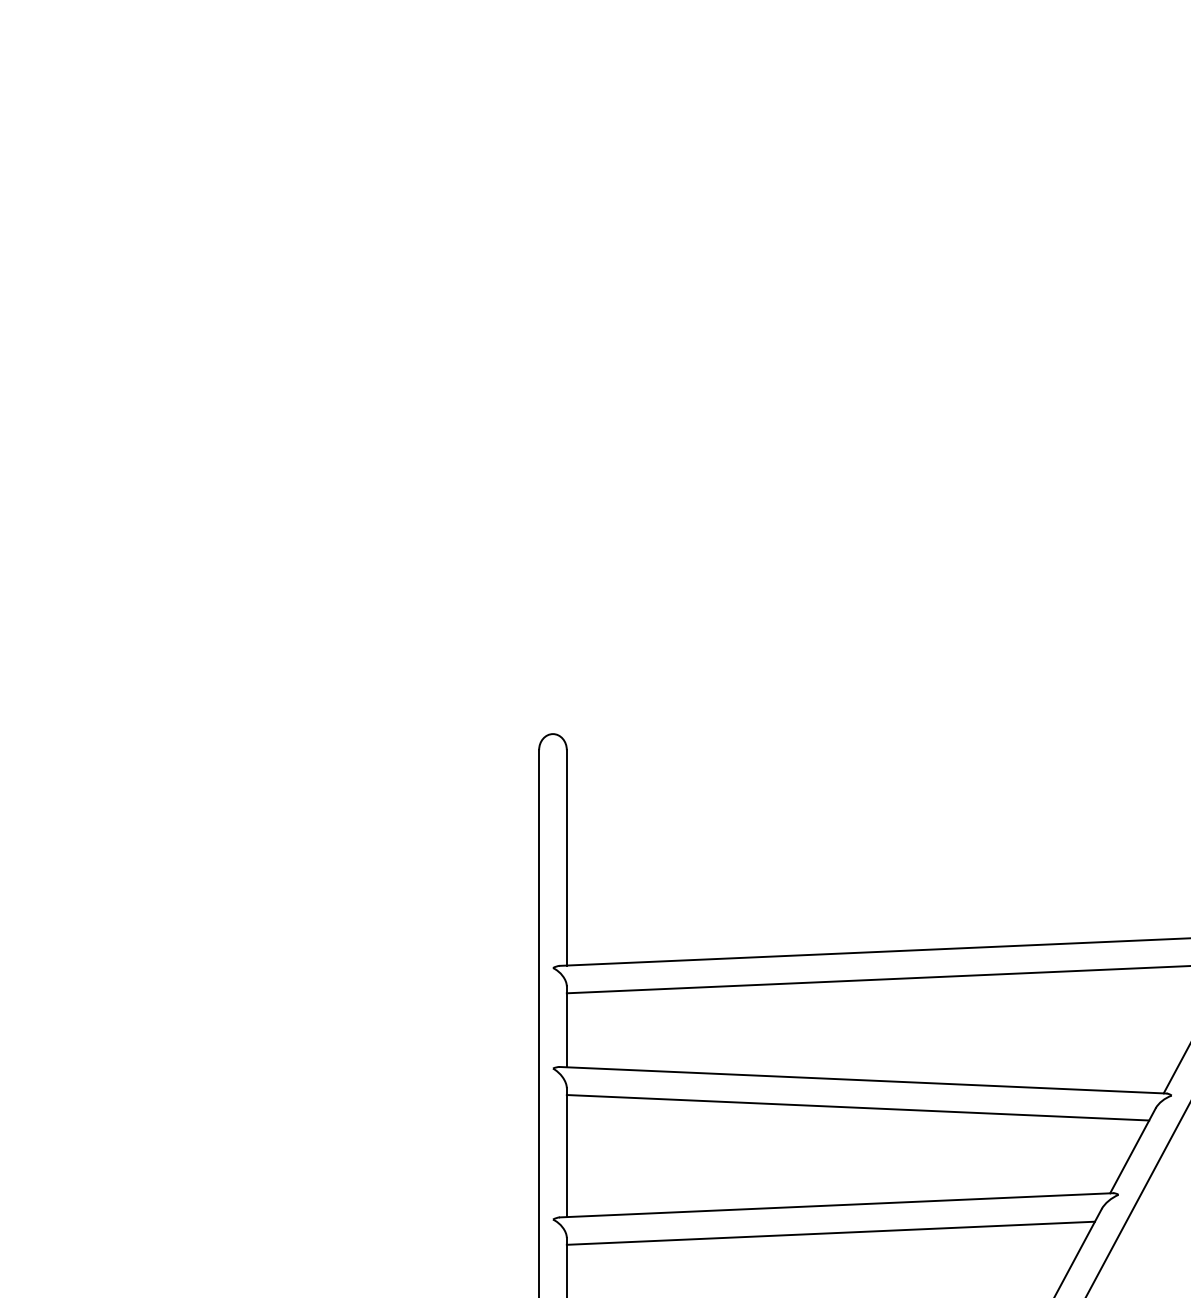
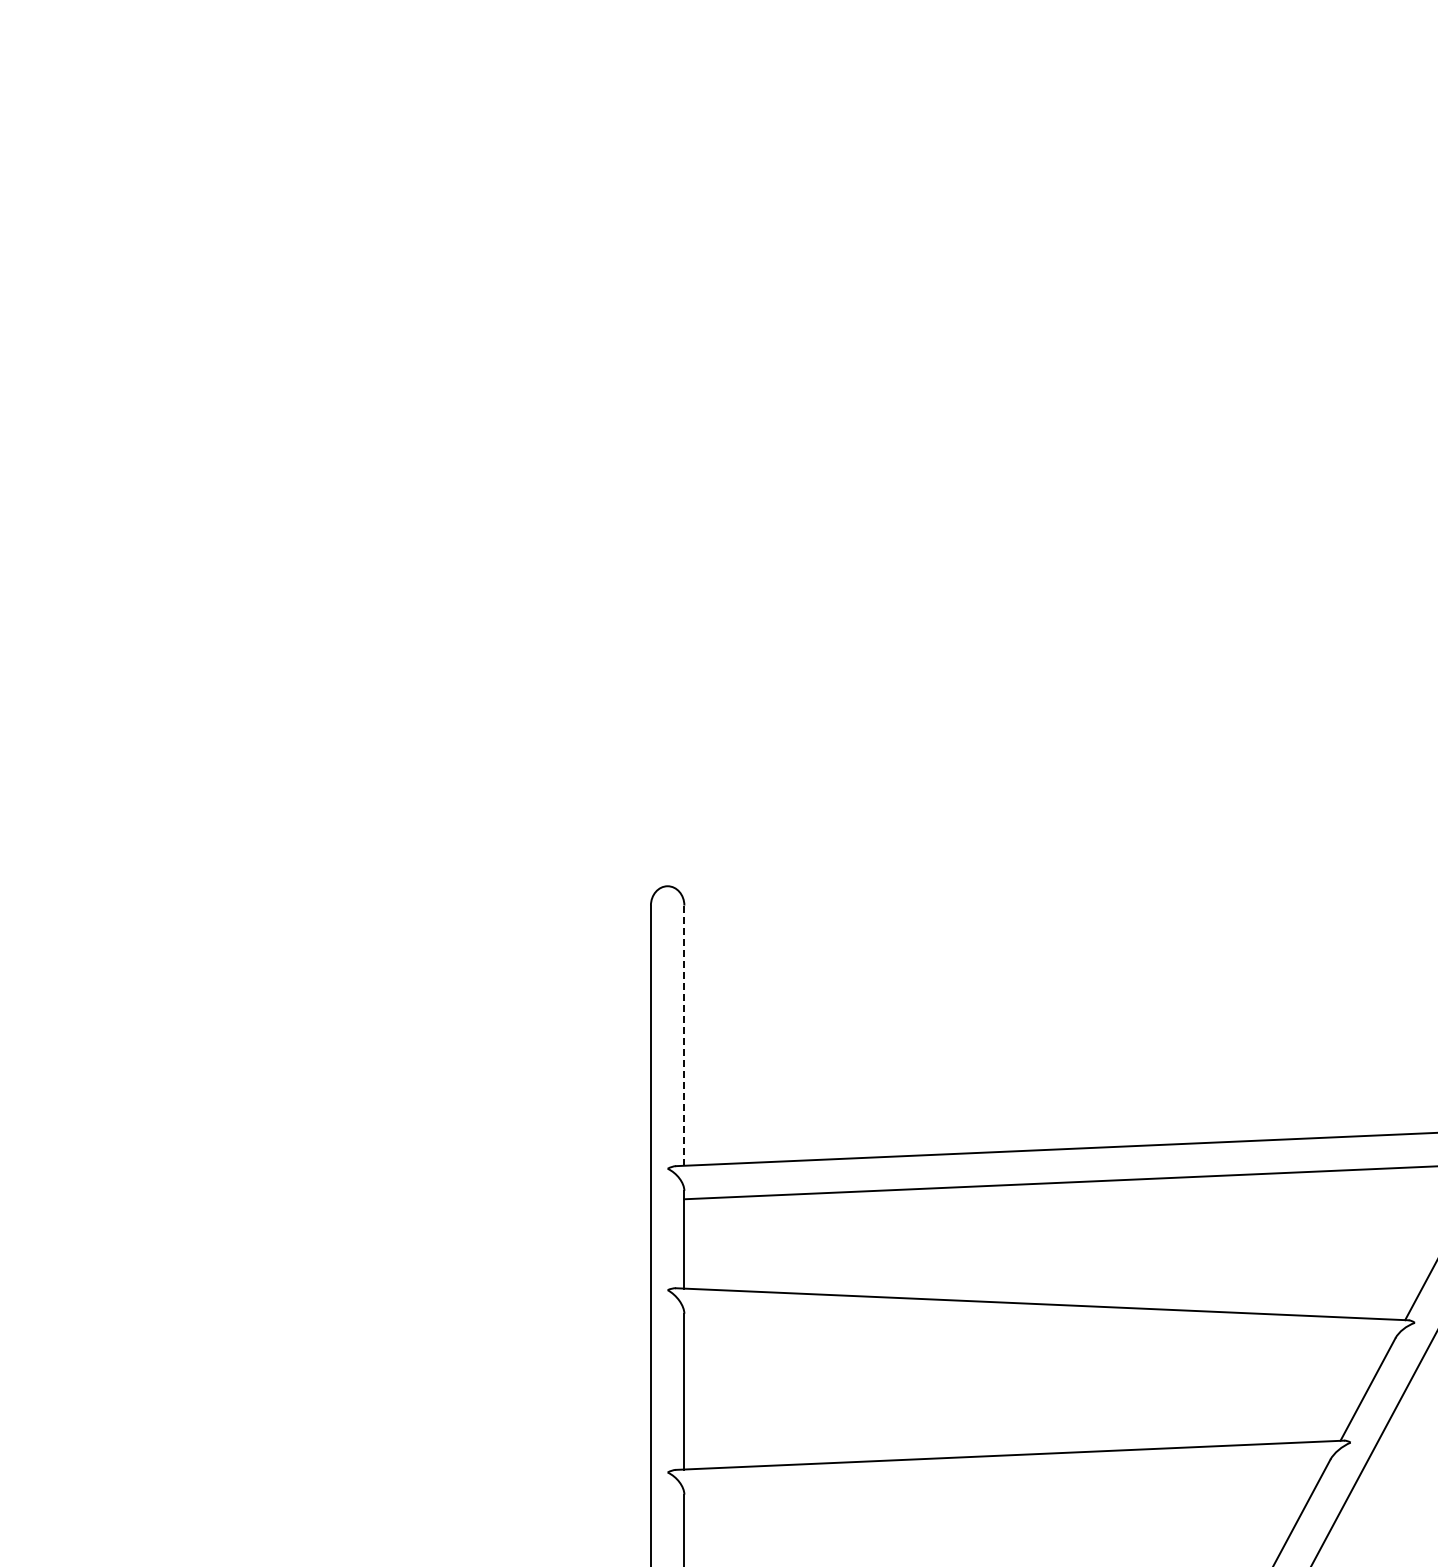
line: (566, 857) -> (684, 1035), solid -> dashed
line: (857, 1107) -> (1035, 1337), removed
line: (831, 1233) -> (1003, 1489), removed

